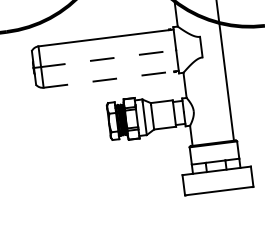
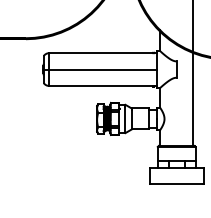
line: (109, 58) -> (103, 69), dashed -> solid
line: (108, 80) -> (100, 86), dashed -> solid

